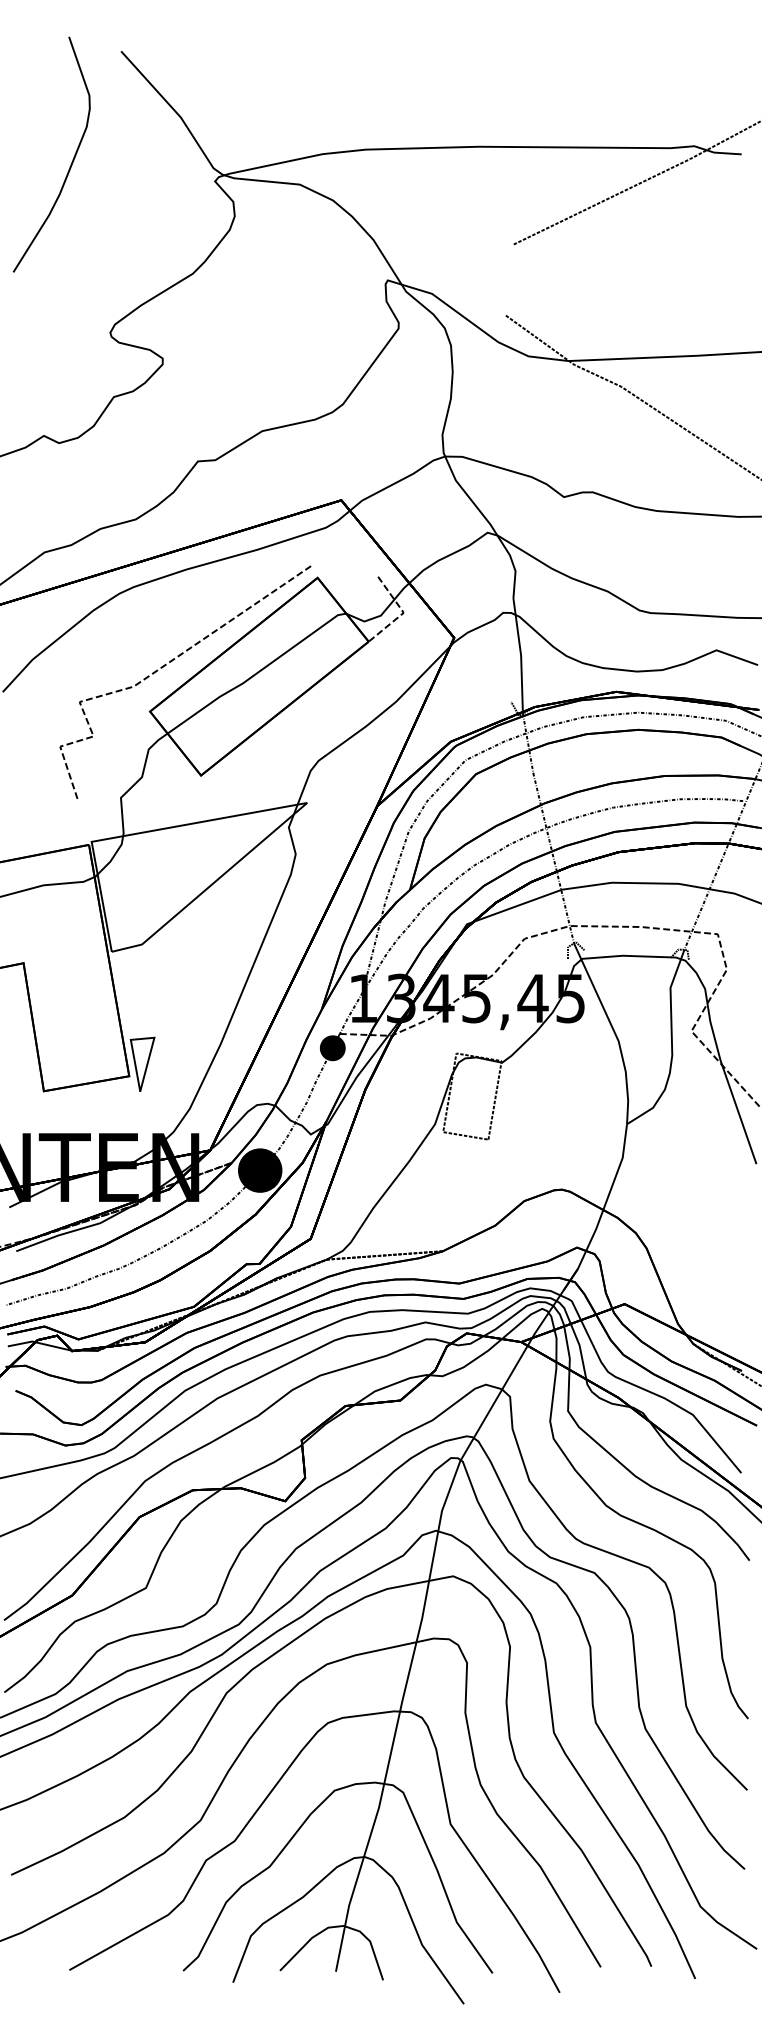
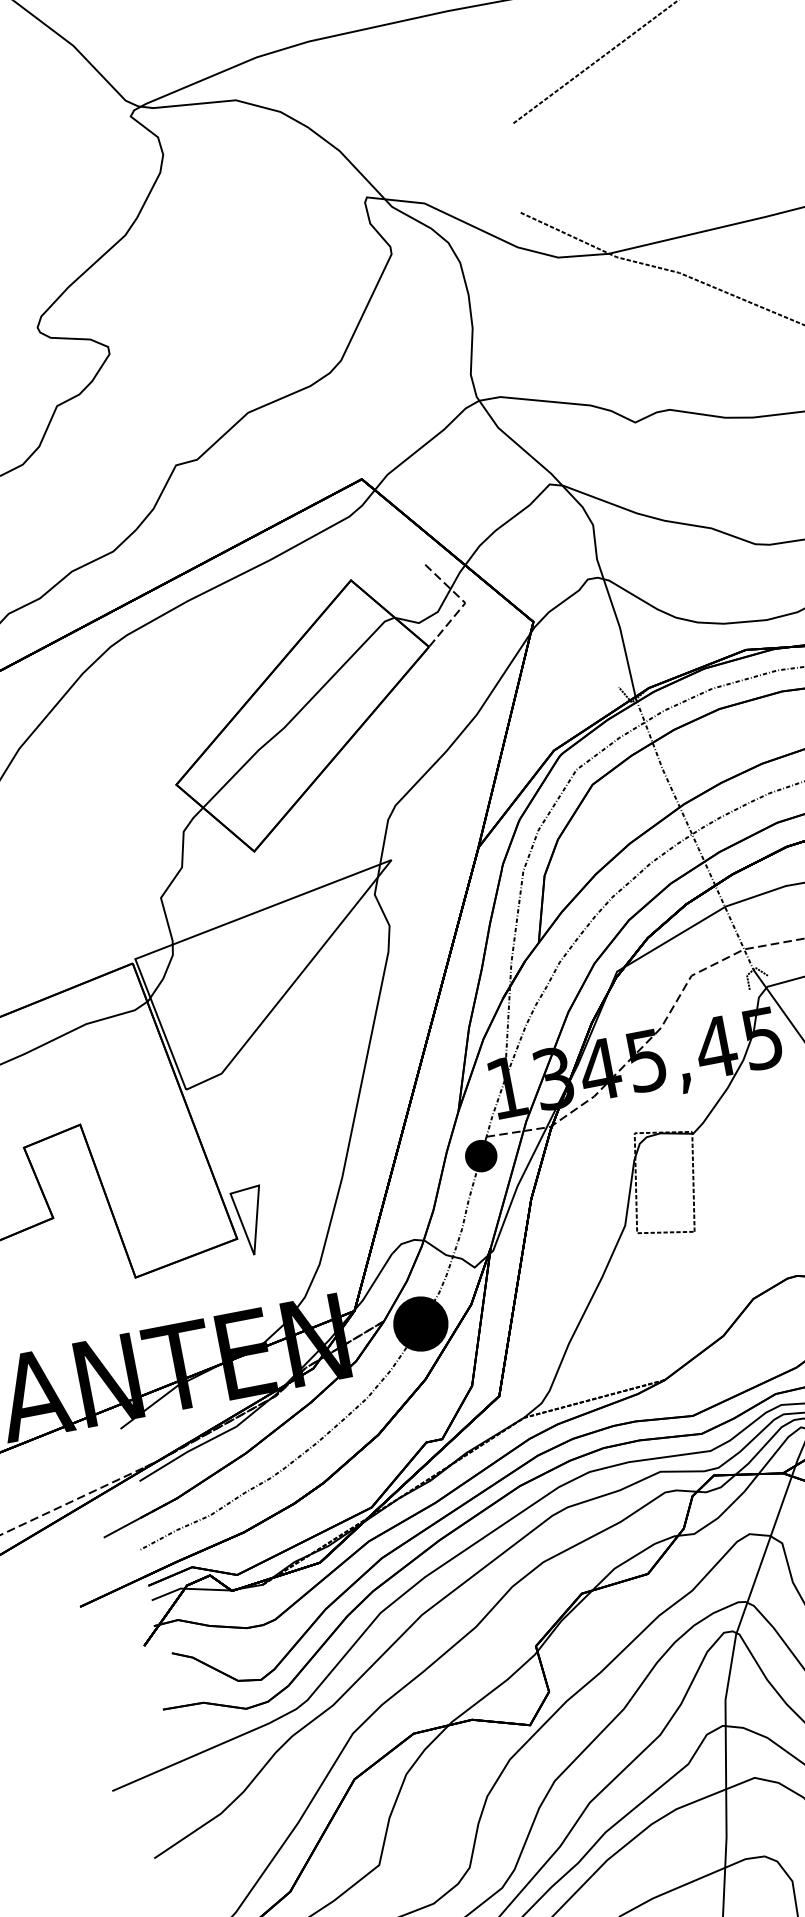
curve: (171, 662) -> (191, 719), removed

